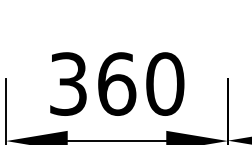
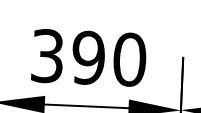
text: (116, 83) -> (88, 57), 360 -> 390

